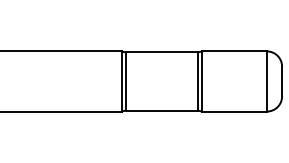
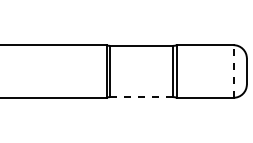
line: (266, 81) -> (233, 71), solid -> dashed
line: (161, 111) -> (141, 97), solid -> dashed

